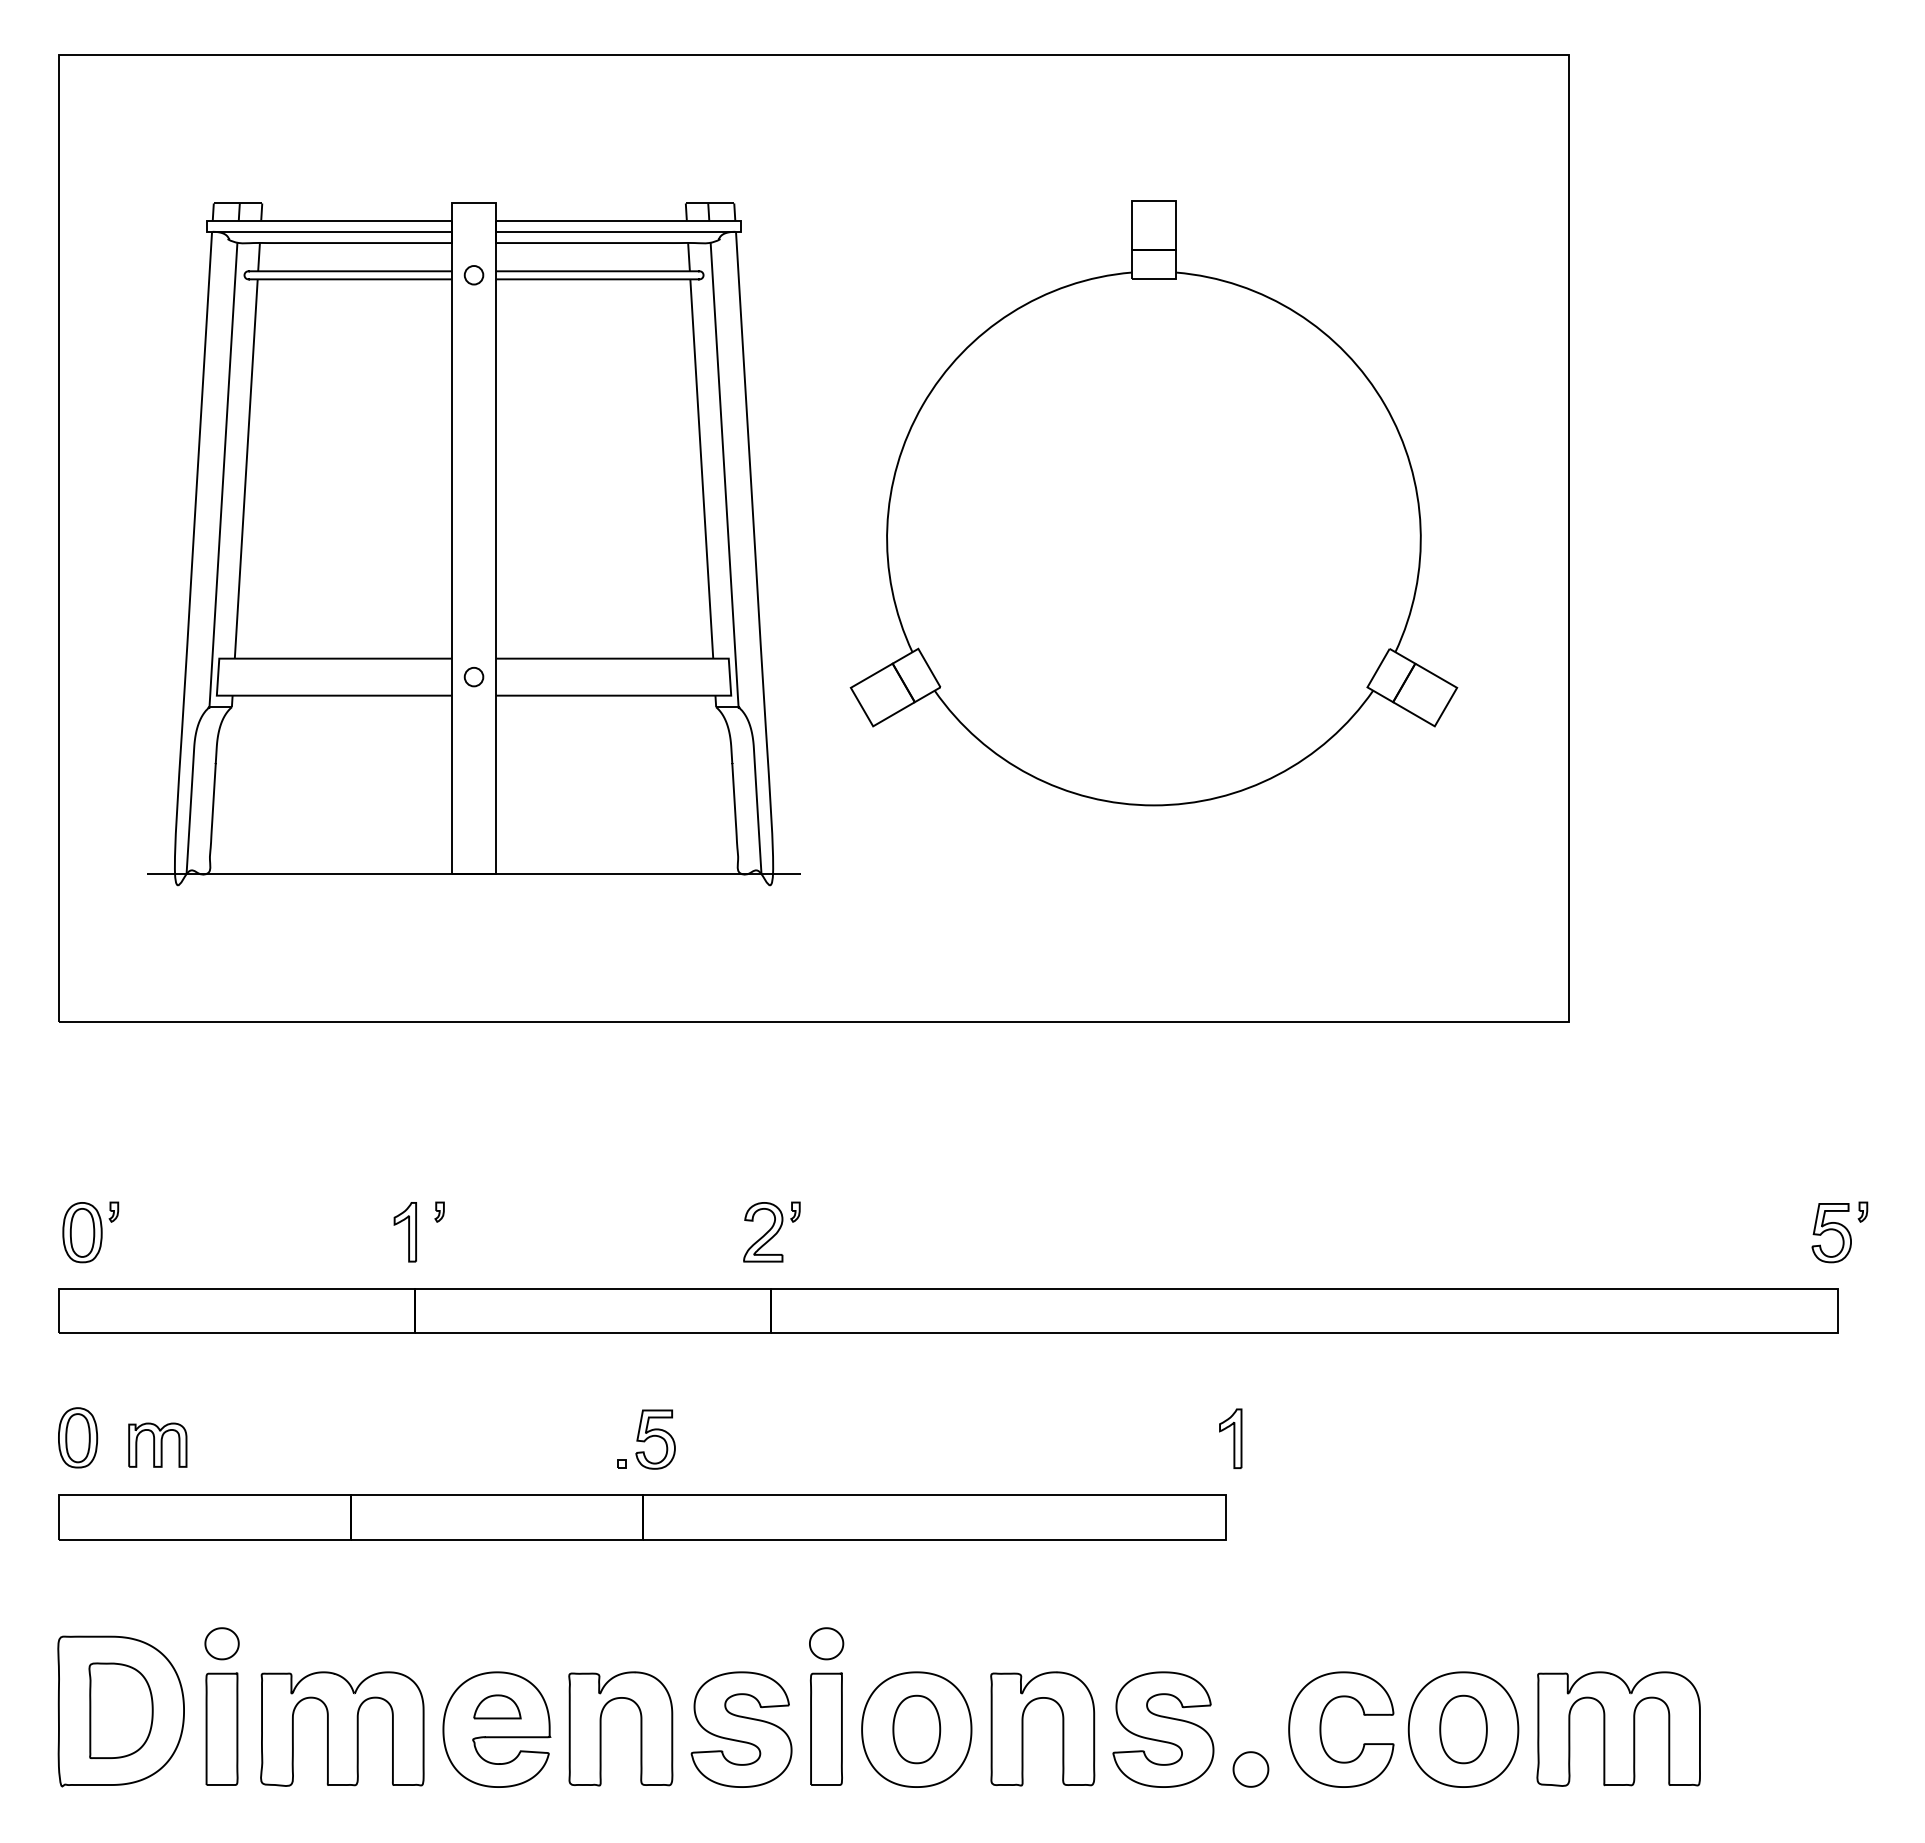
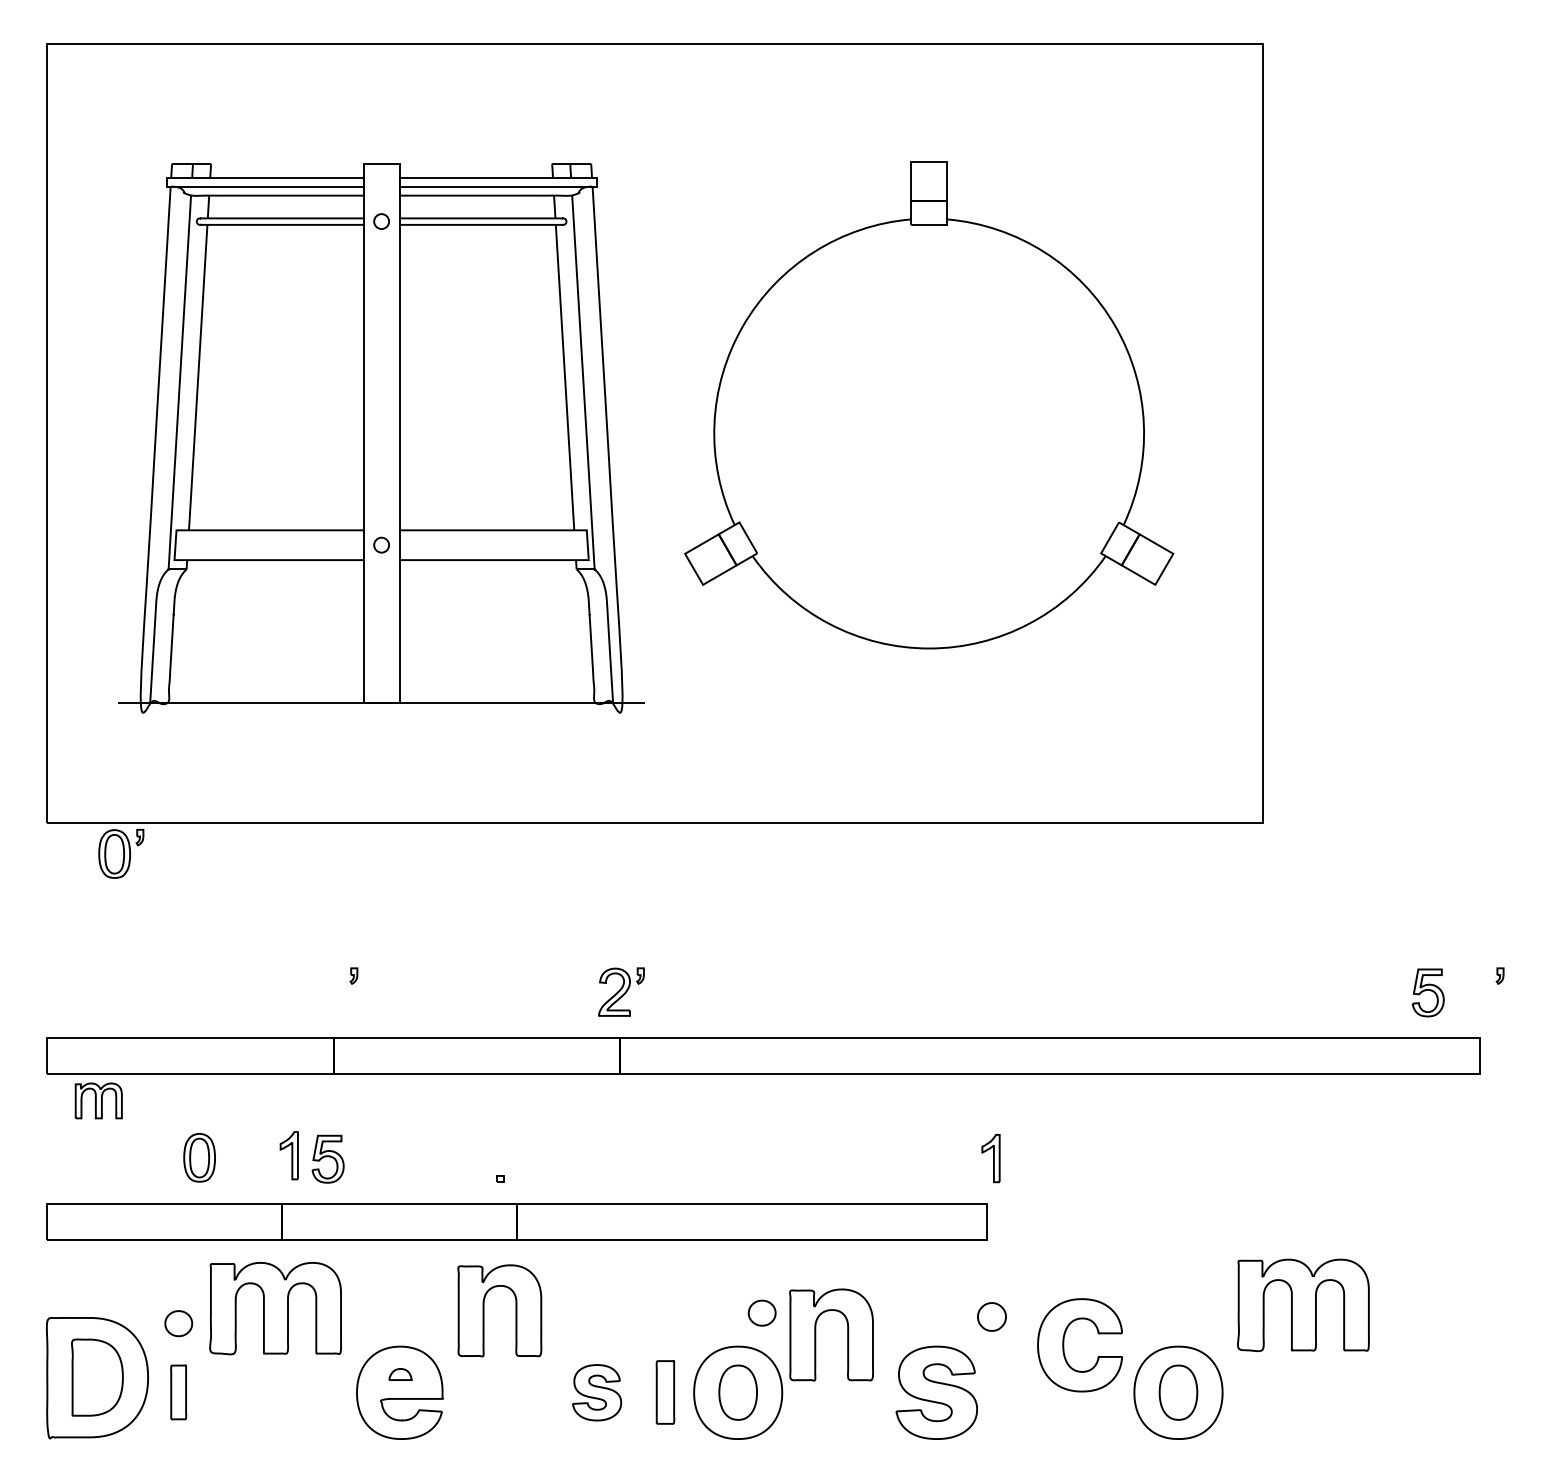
part: (90, 1232) -> (121, 853), moved
part: (404, 1232) -> (288, 1155), moved
part: (1831, 1233) -> (1428, 993), moved
part: (78, 1437) -> (200, 1157), moved
part: (655, 1439) -> (328, 1159), moved
part: (157, 1444) -> (98, 1100), moved
part: (826, 1643) -> (762, 1312), moved
part: (497, 1706) -> (400, 1374), size x0.6
part: (221, 1728) -> (178, 1391), size x0.6
part: (342, 1728) -> (275, 1308), moved
part: (601, 1728) -> (484, 1310), moved
part: (826, 1728) -> (665, 1391), size x0.7
part: (1023, 1728) -> (816, 1334), moved
part: (1618, 1728) -> (1303, 1304), moved
part: (741, 1729) -> (597, 1392), size x0.6
part: (1321, 1729) -> (1064, 1345), moved
part: (1250, 1769) -> (991, 1316), moved

